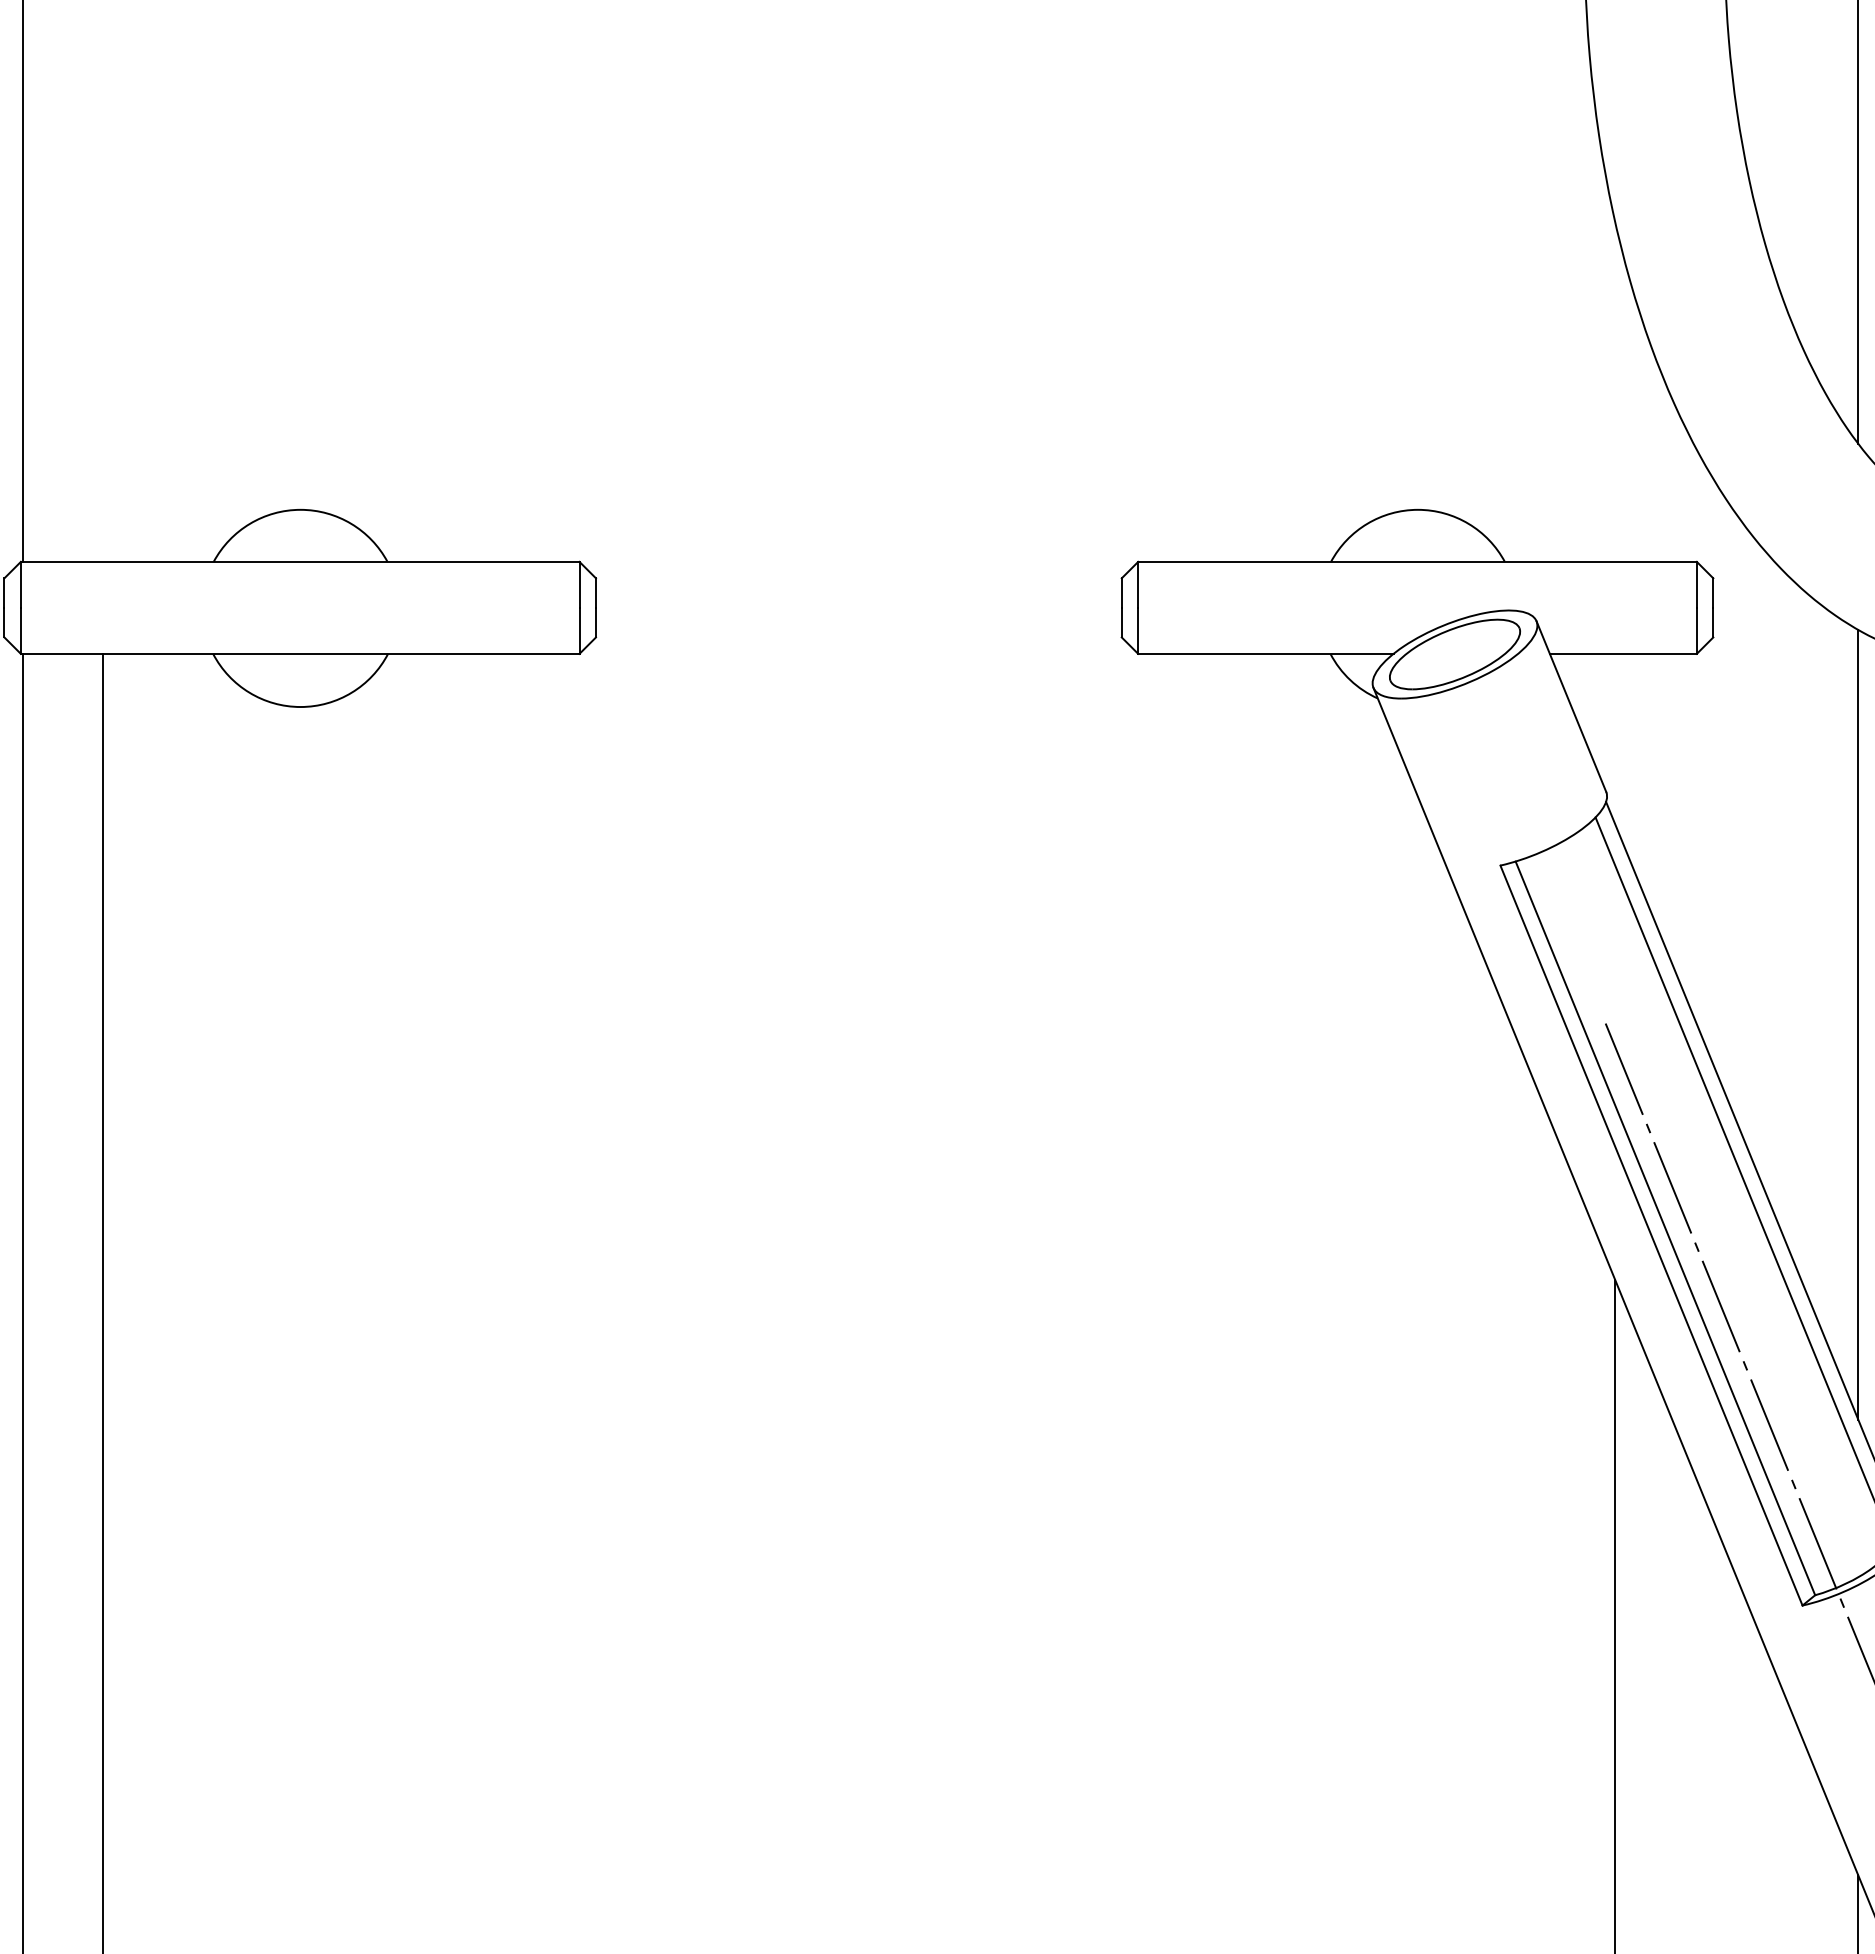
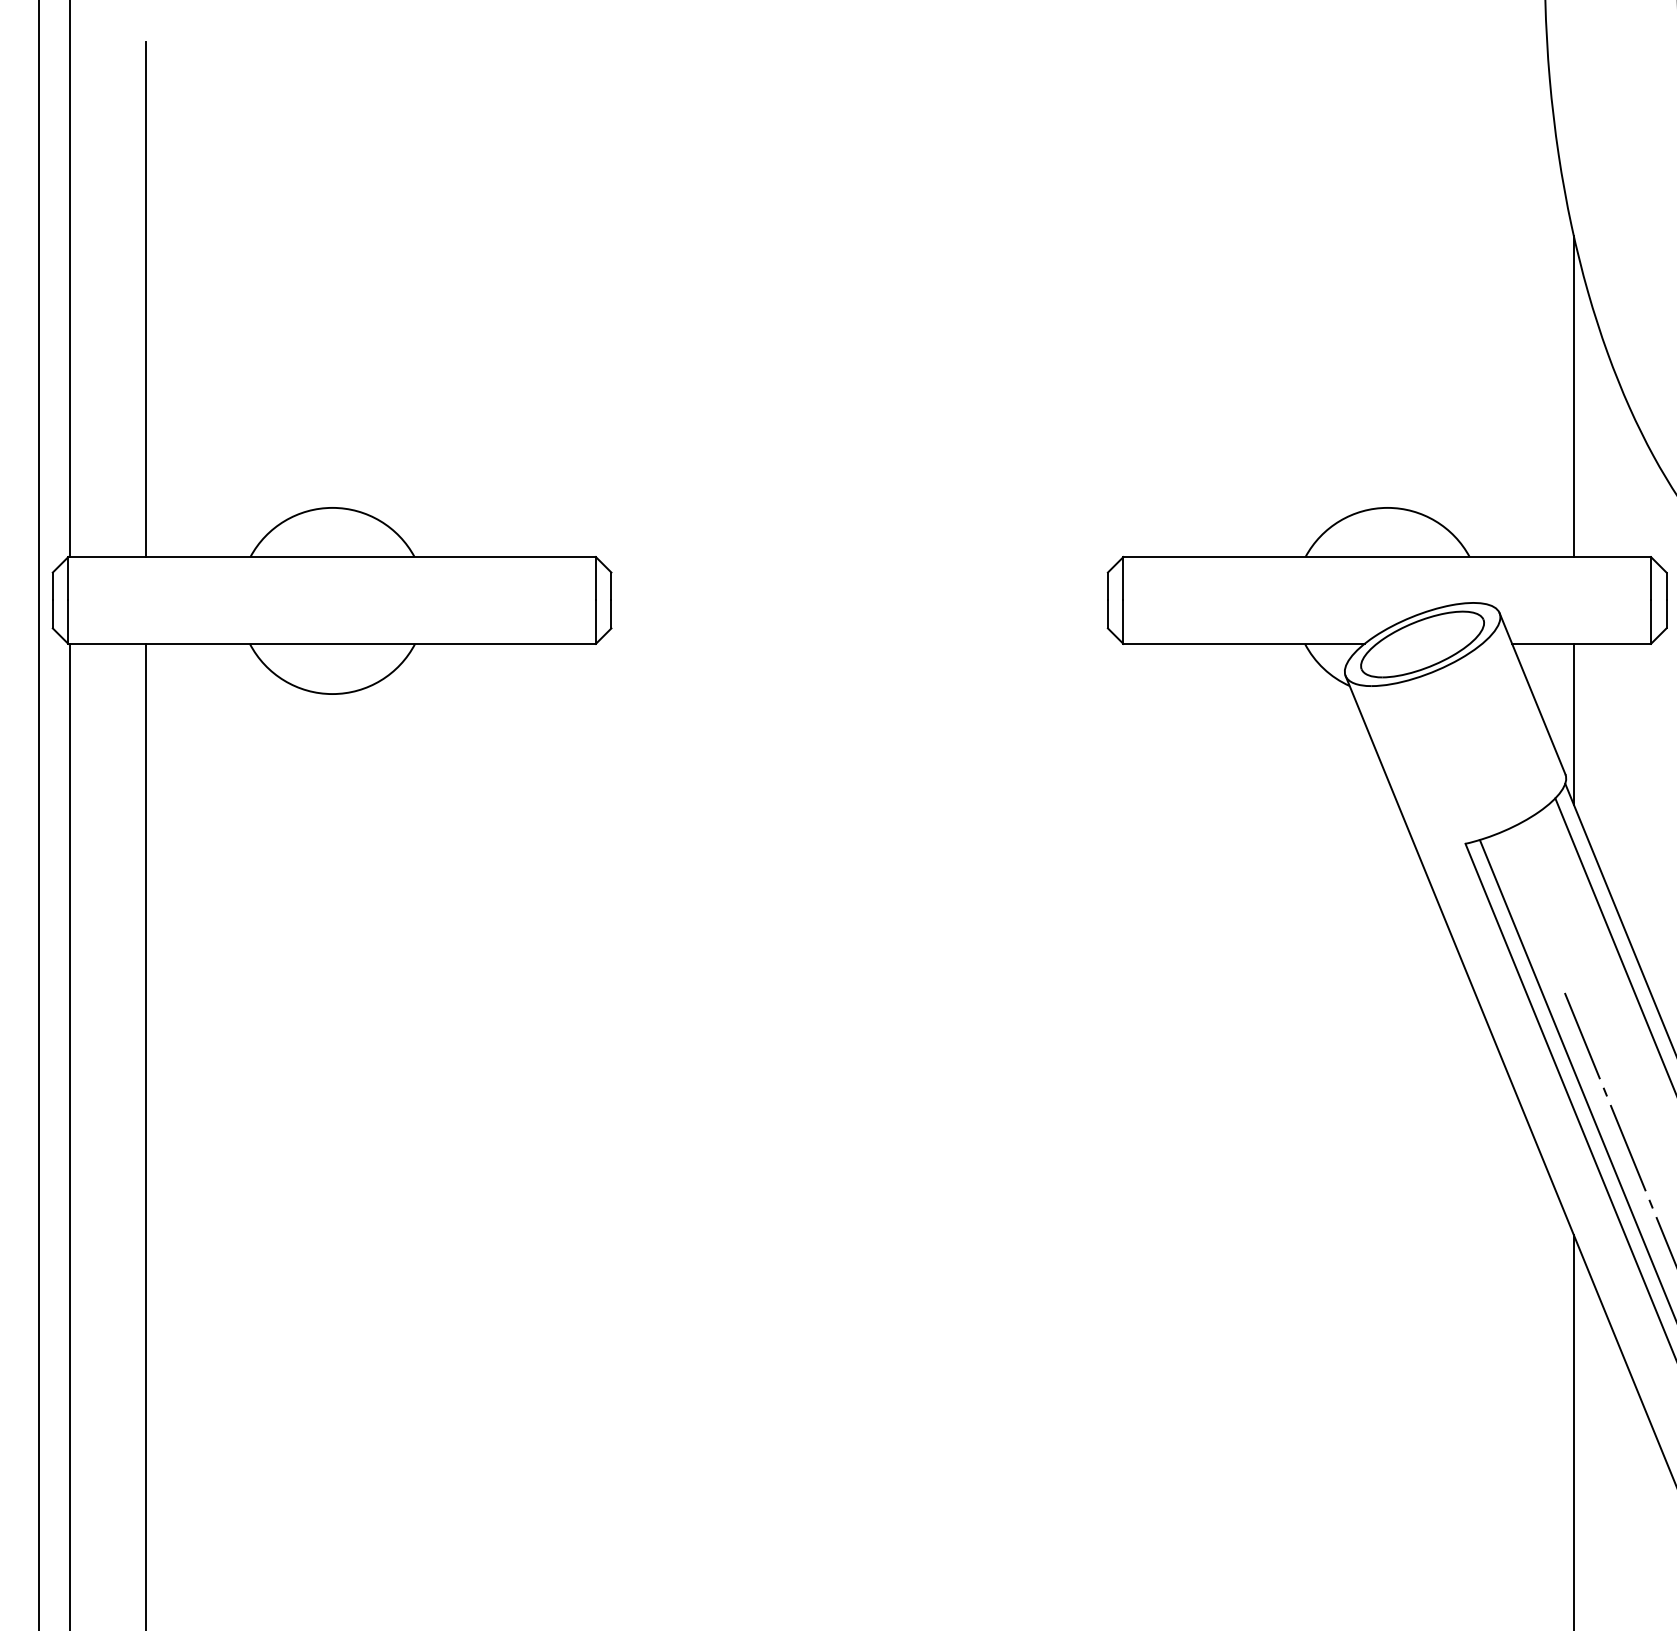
line: (103, 288) -> (146, 298), added
line: (1615, 391) -> (1574, 396), added
line: (1615, 738) -> (1574, 723), added

